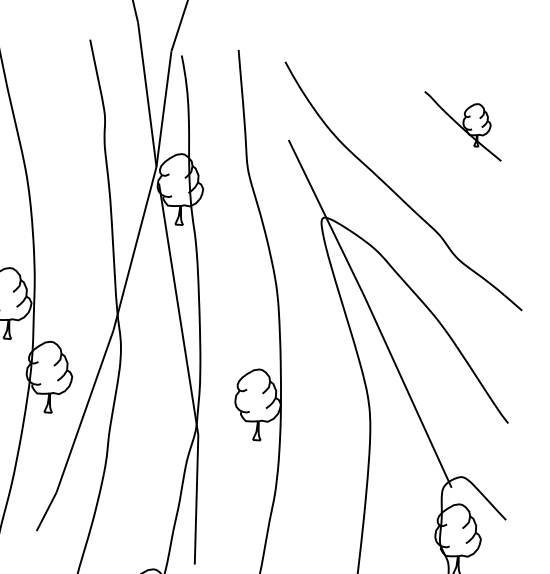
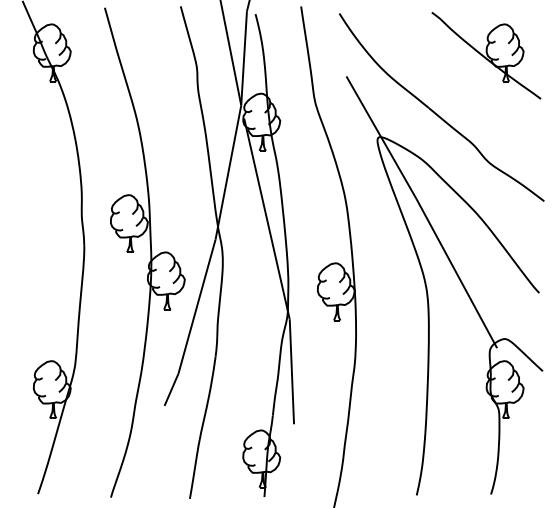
part: (463, 125) -> (486, 55), size x1.67

